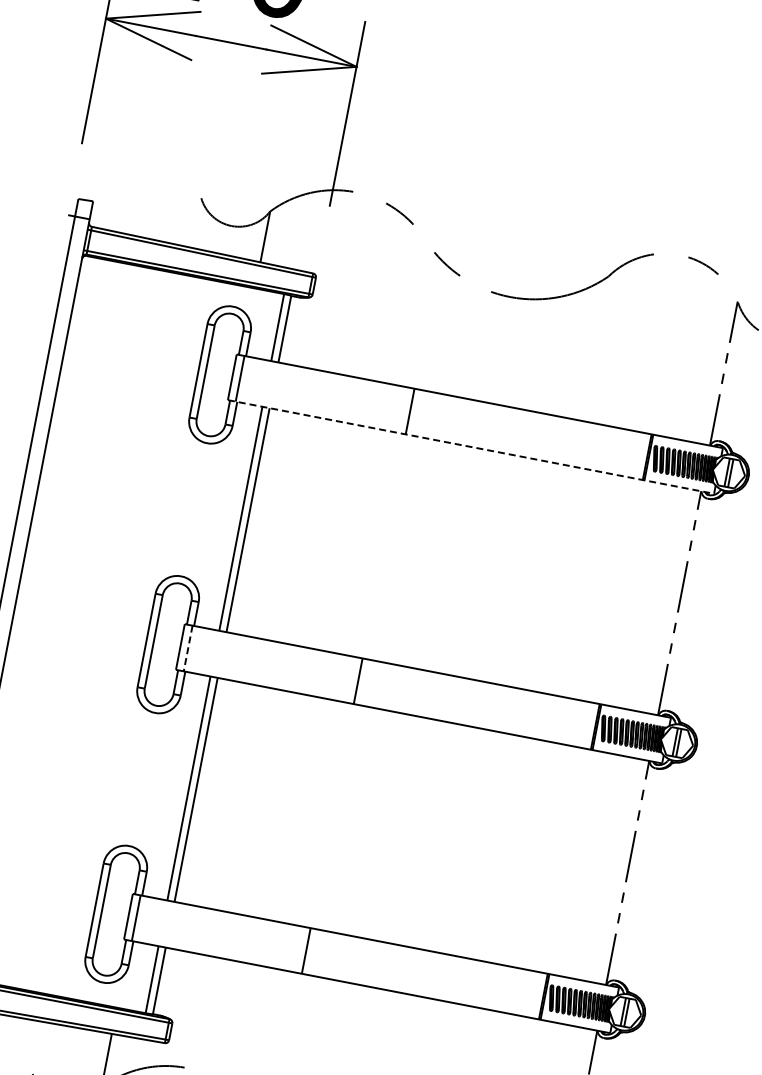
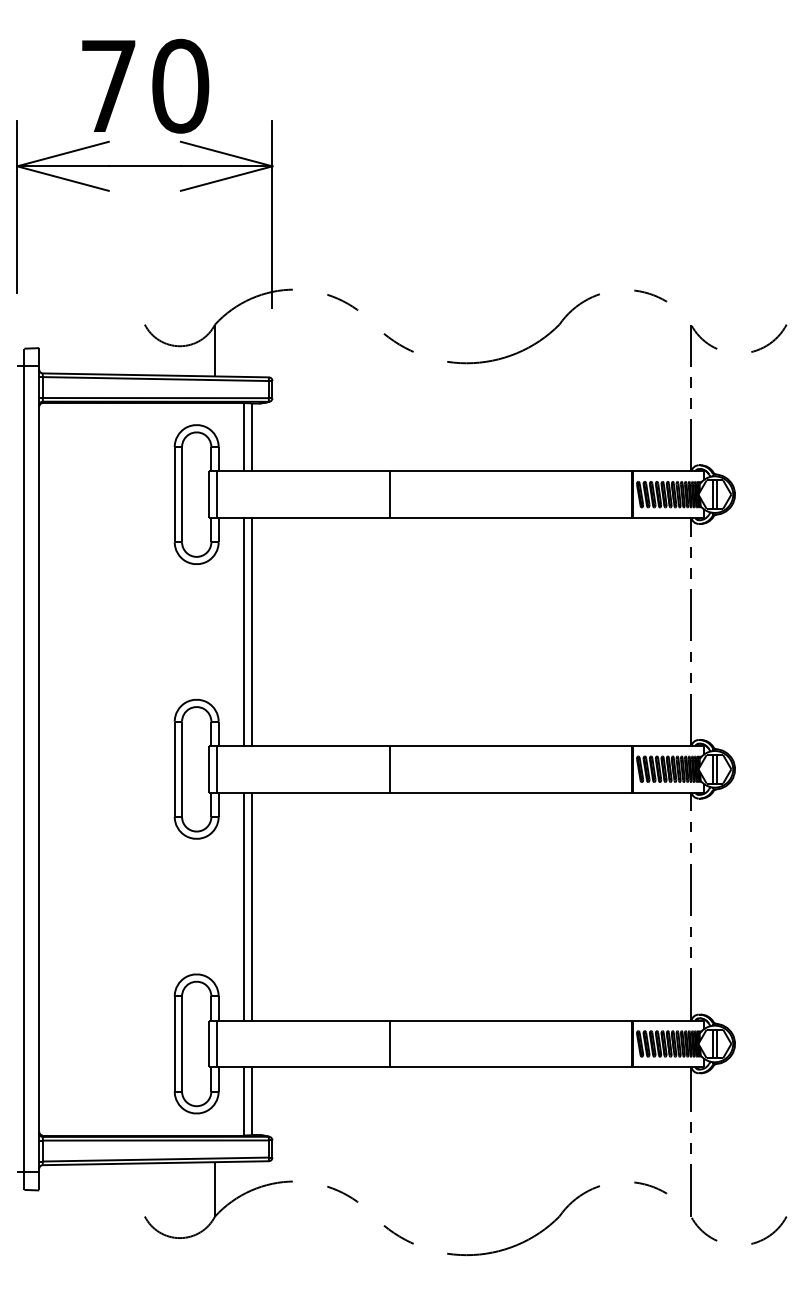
line: (470, 446) -> (456, 517), dashed -> solid
line: (188, 648) -> (217, 769), dashed -> solid

